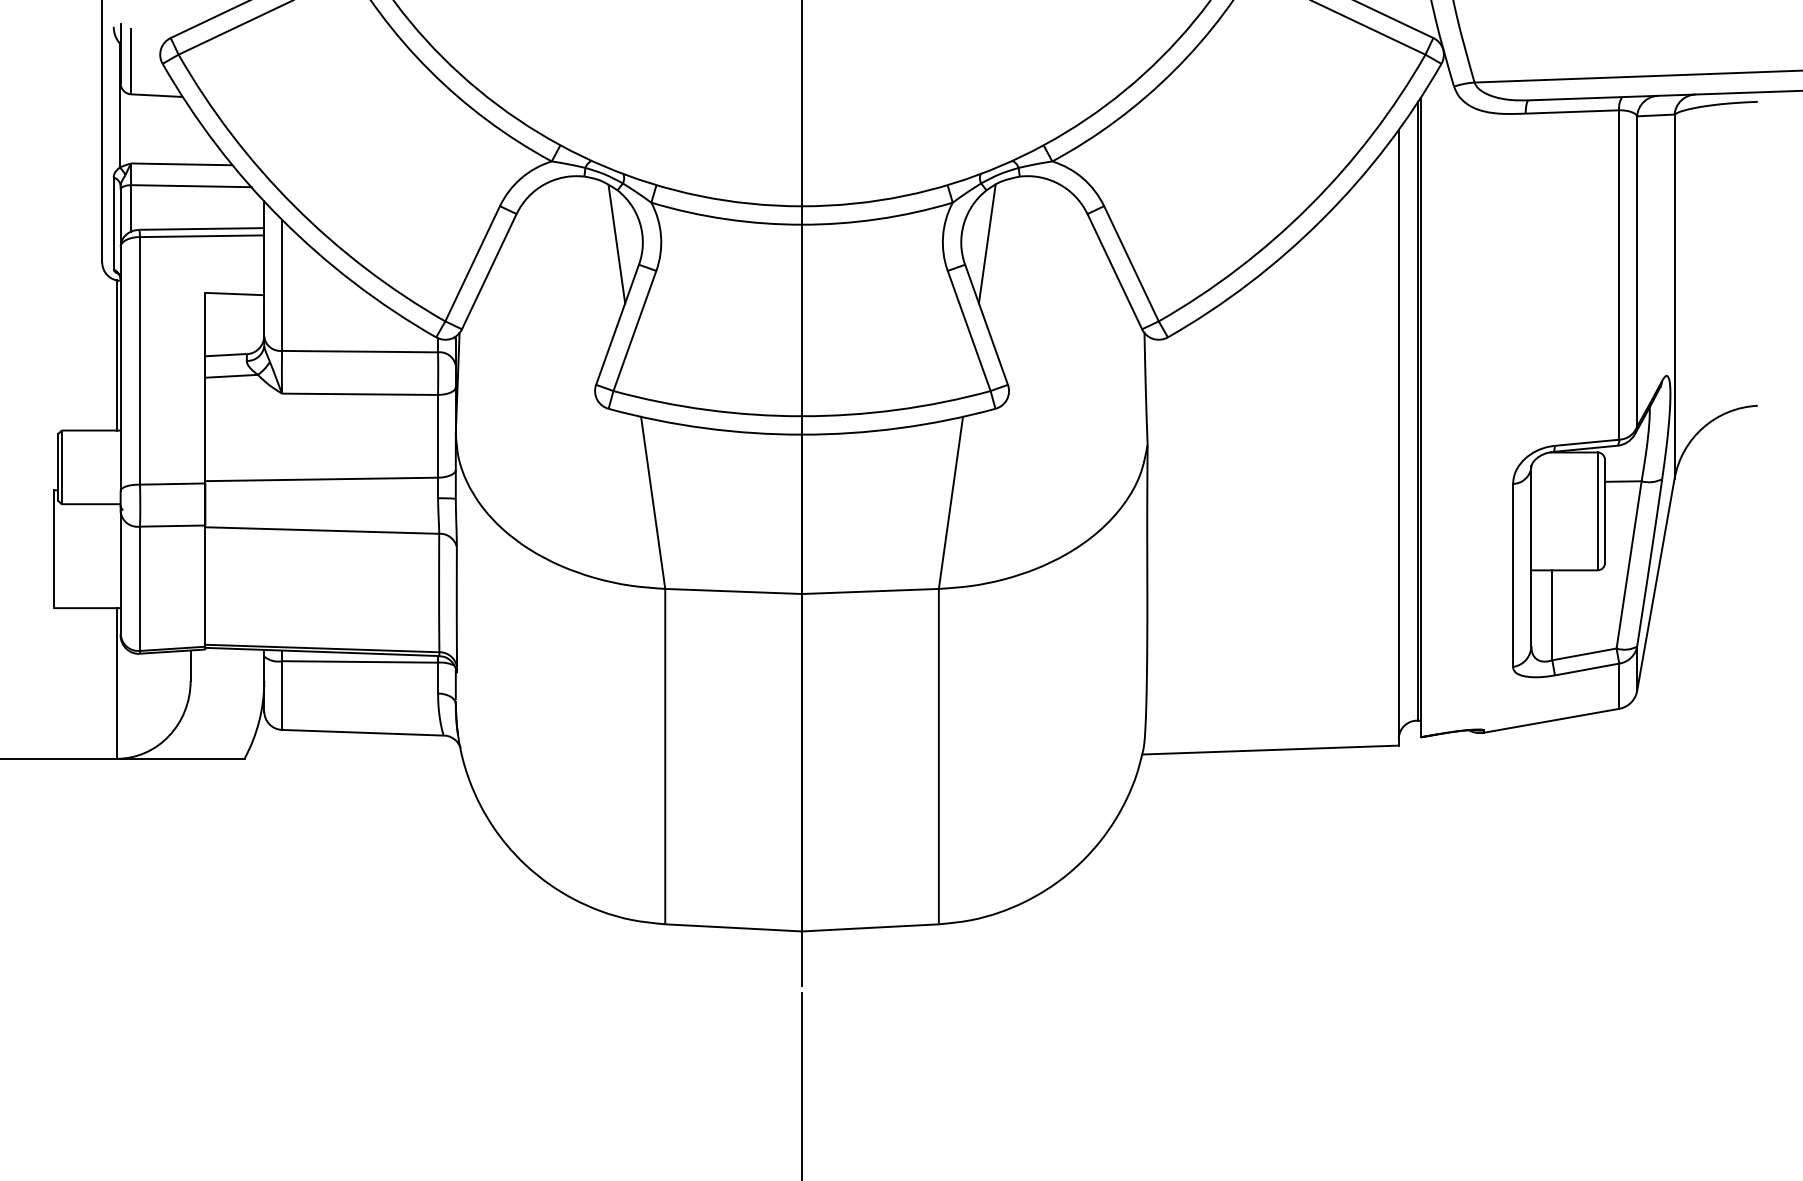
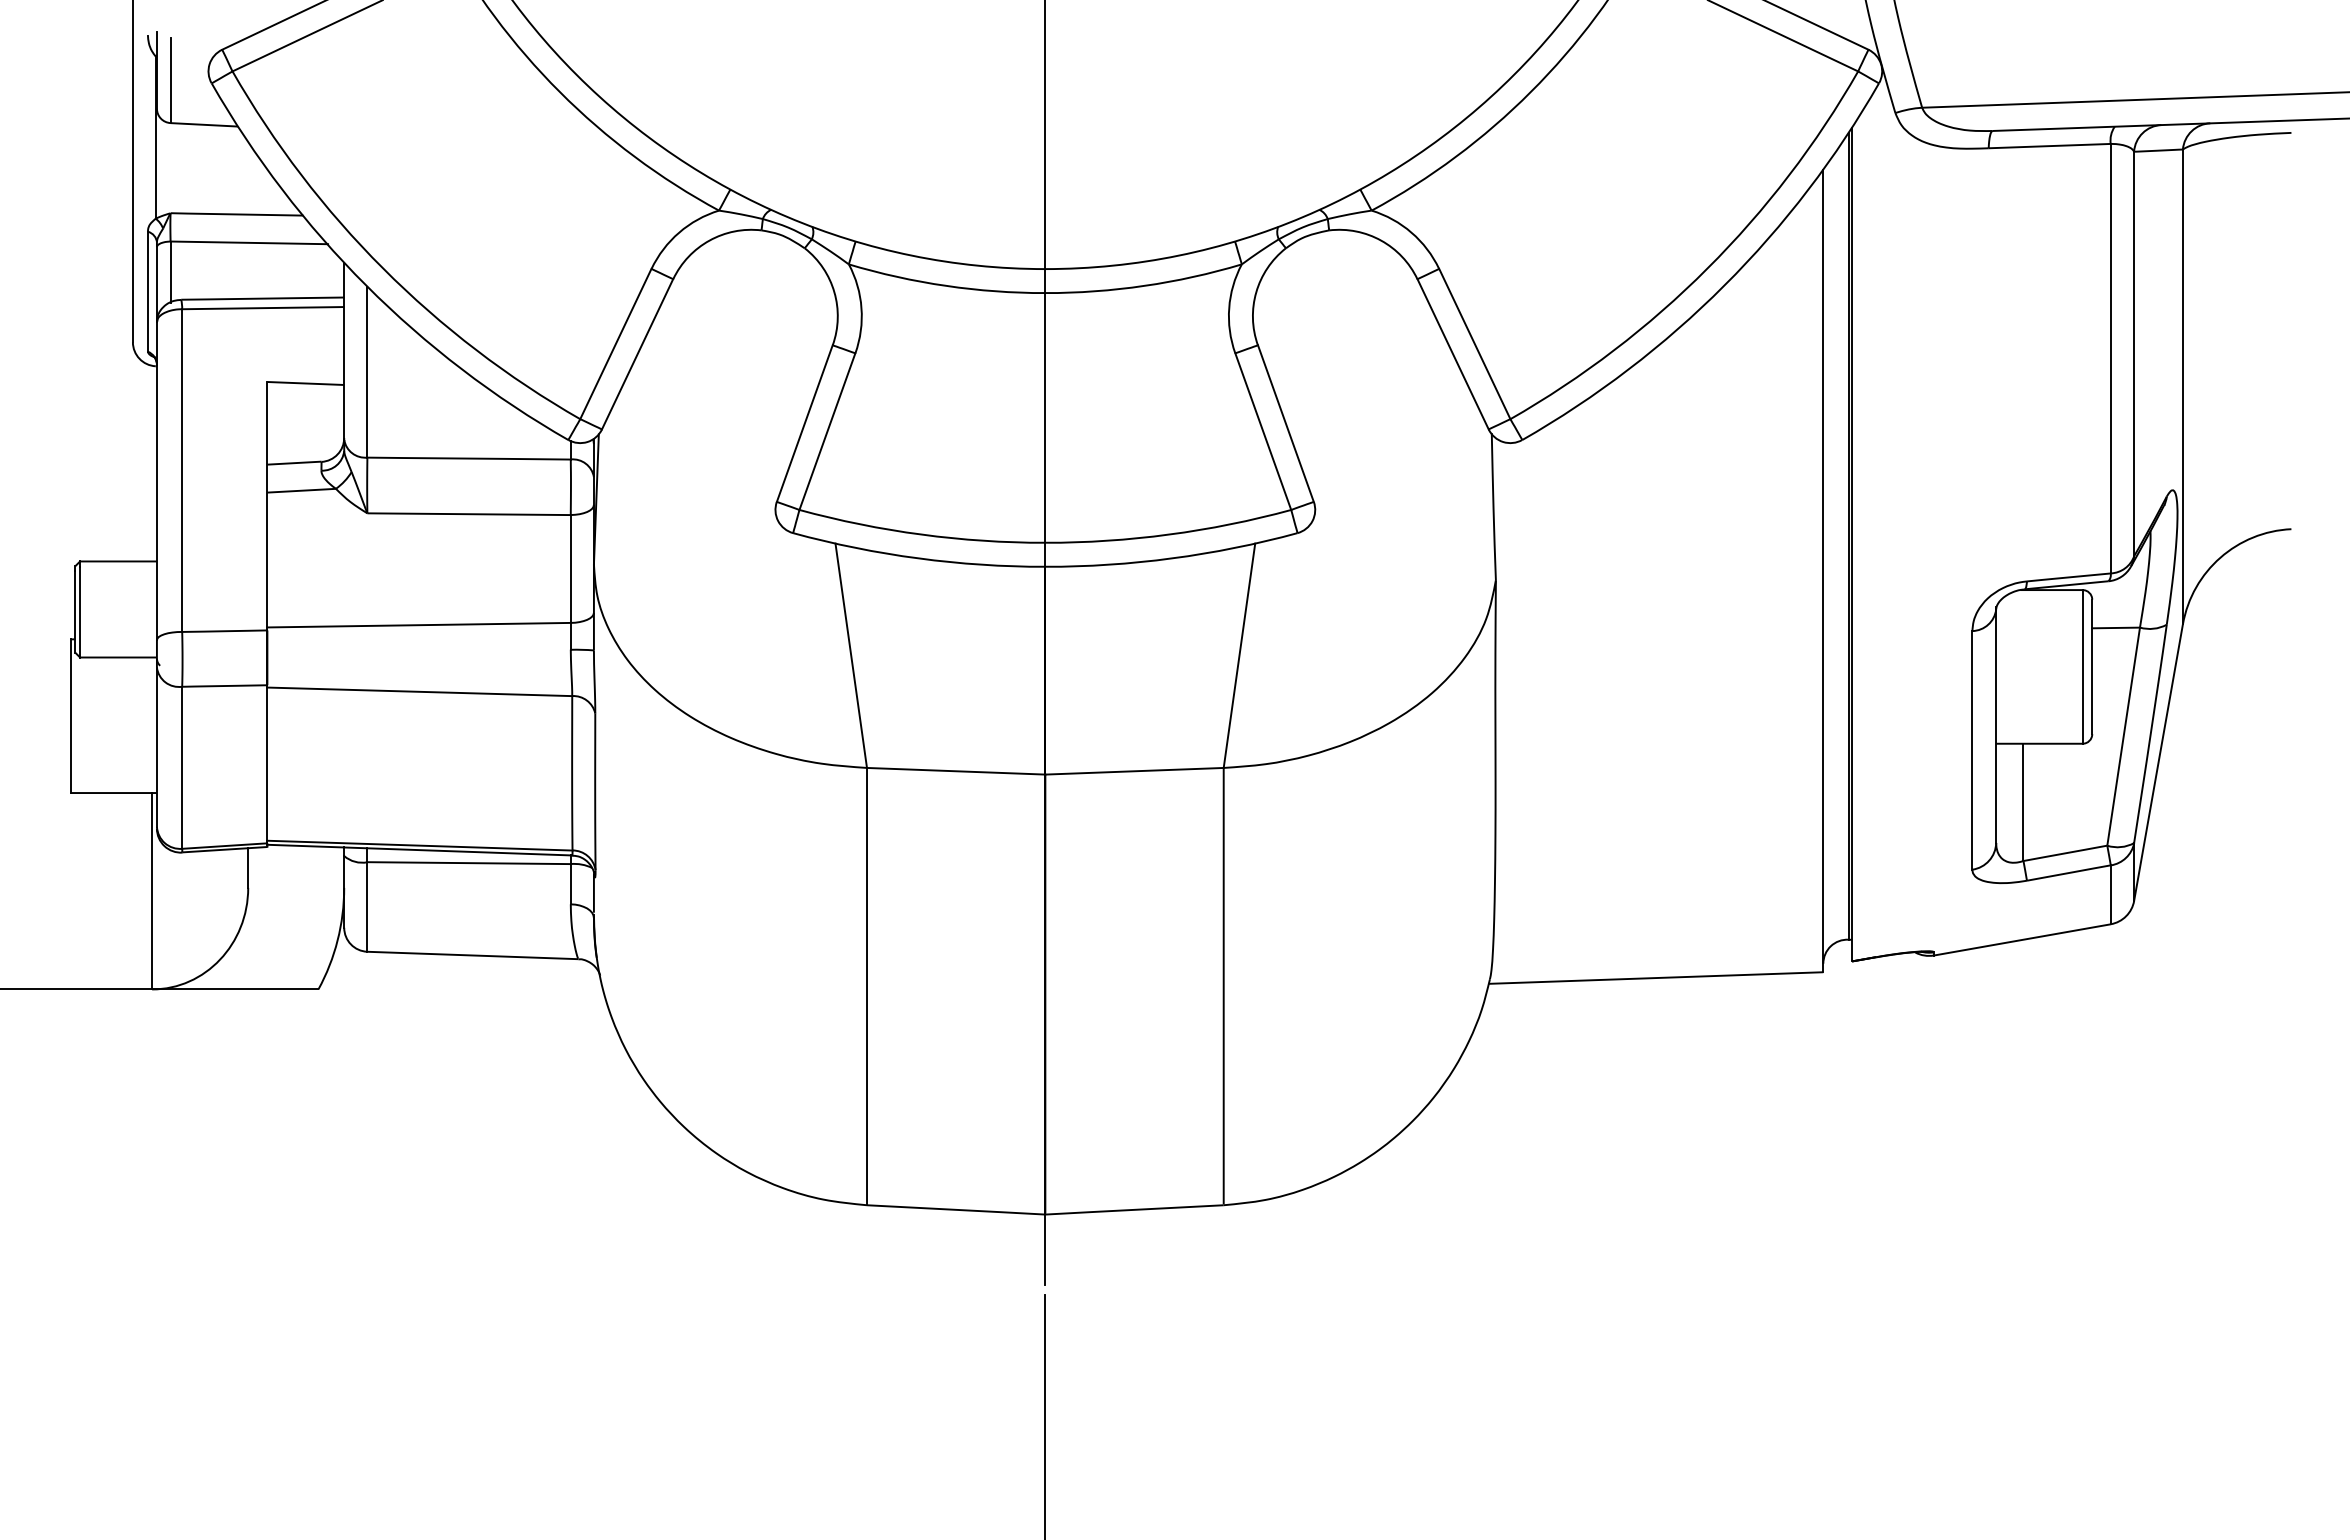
line: (987, 243) -> (1286, 317), removed
line: (616, 244) -> (803, 318), removed
line: (117, 355) -> (152, 463), removed

